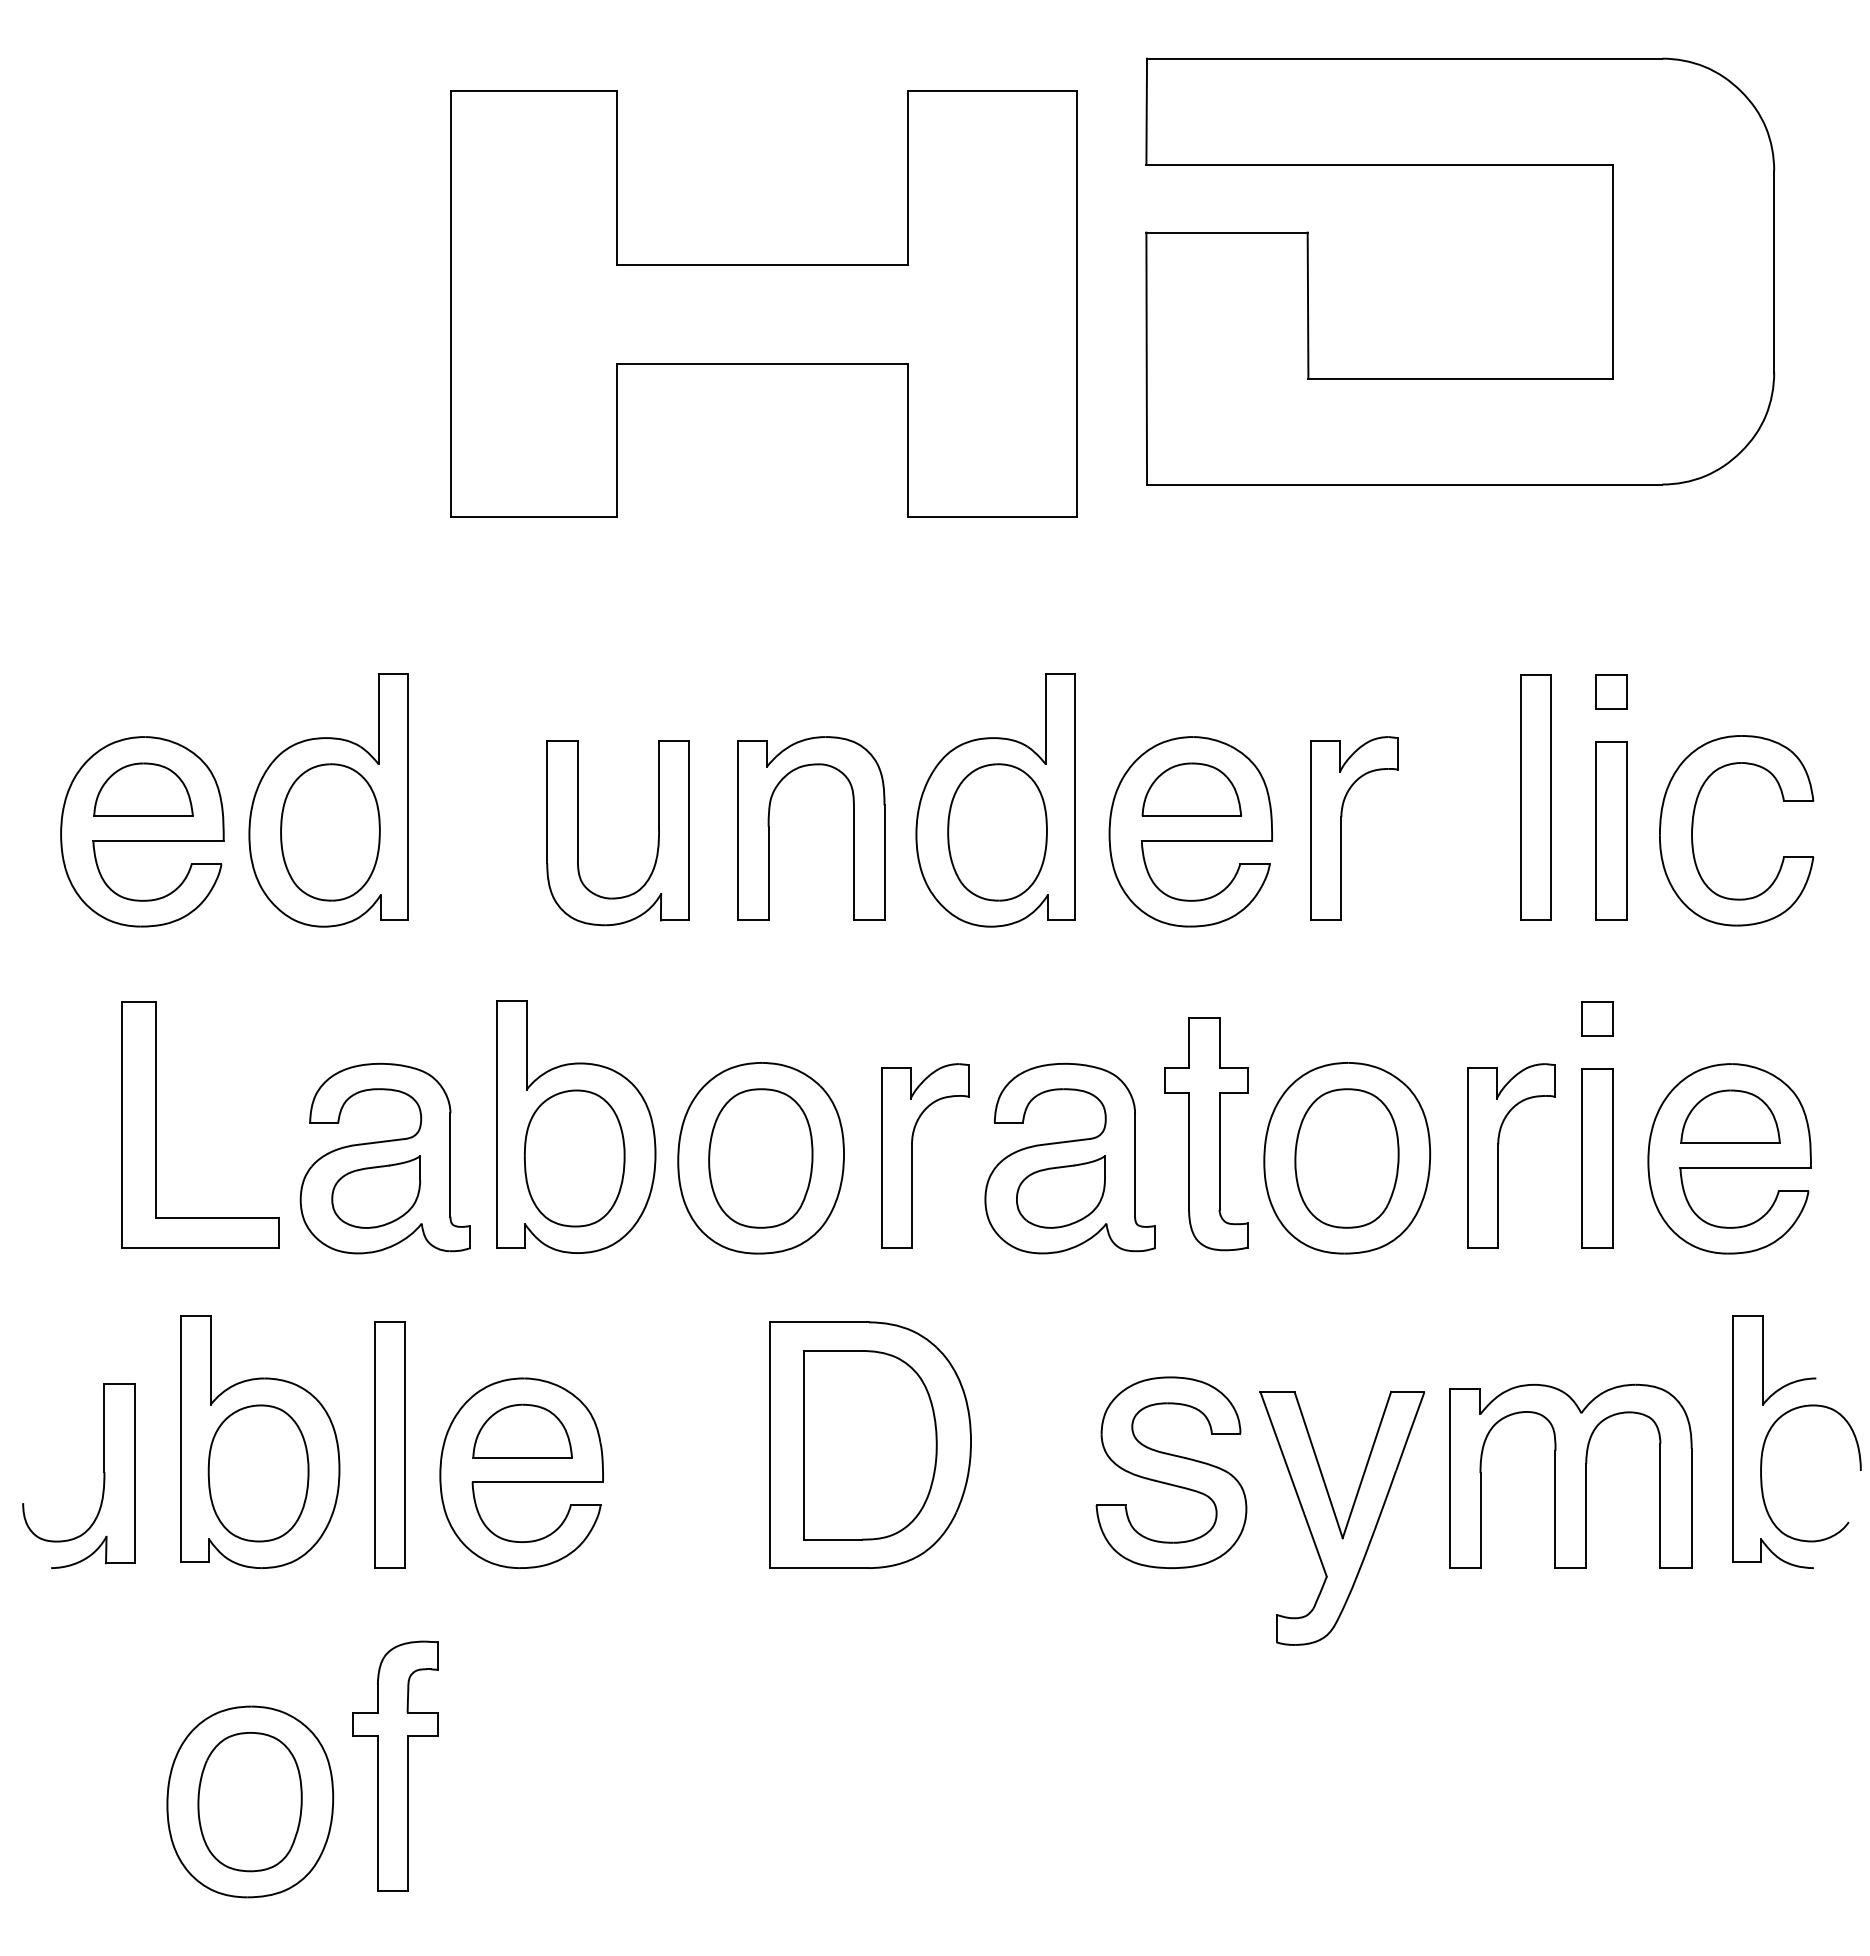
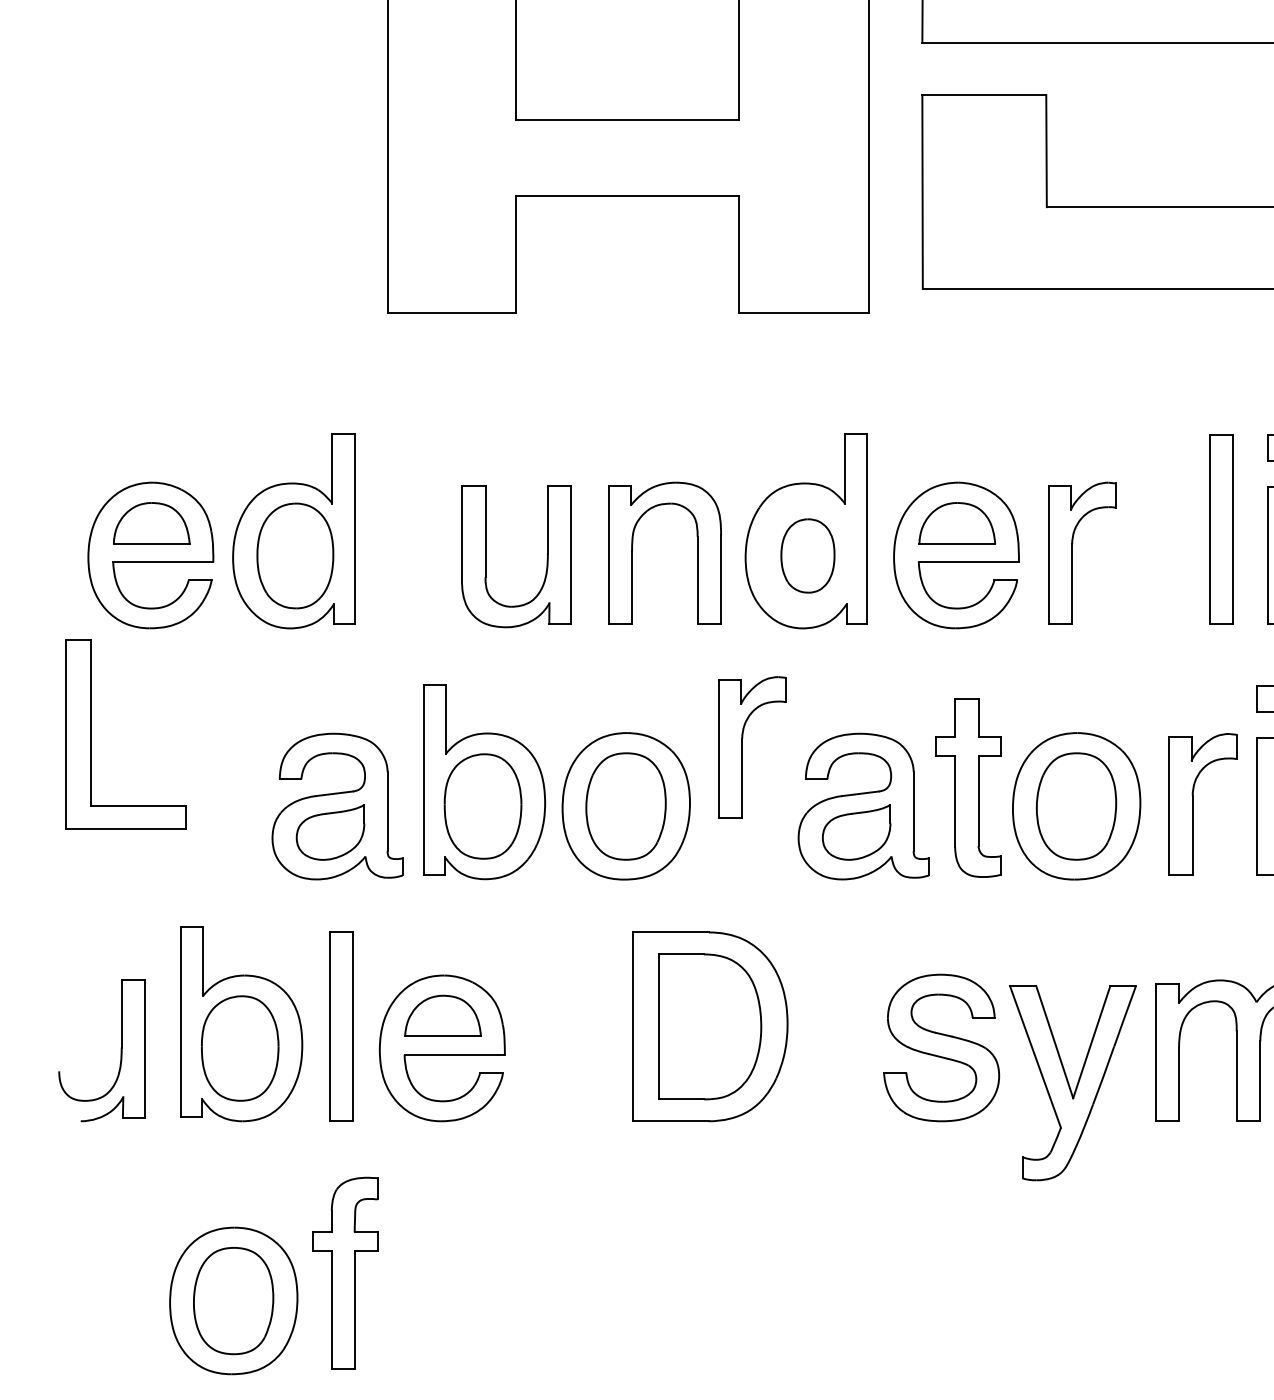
part: (997, 832) -> (807, 556), size x0.7
part: (156, 1124) -> (91, 734), moved
part: (912, 1155) -> (742, 747), moved

